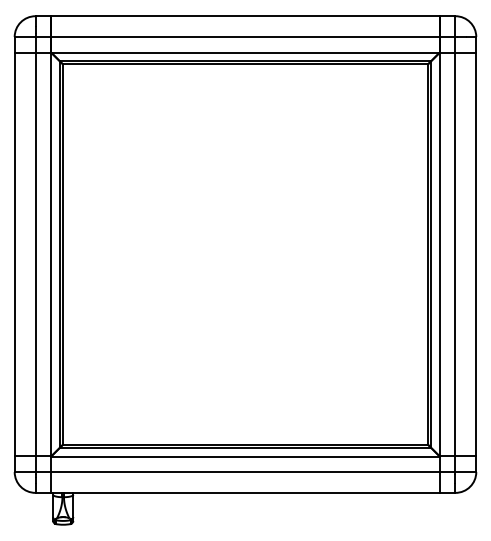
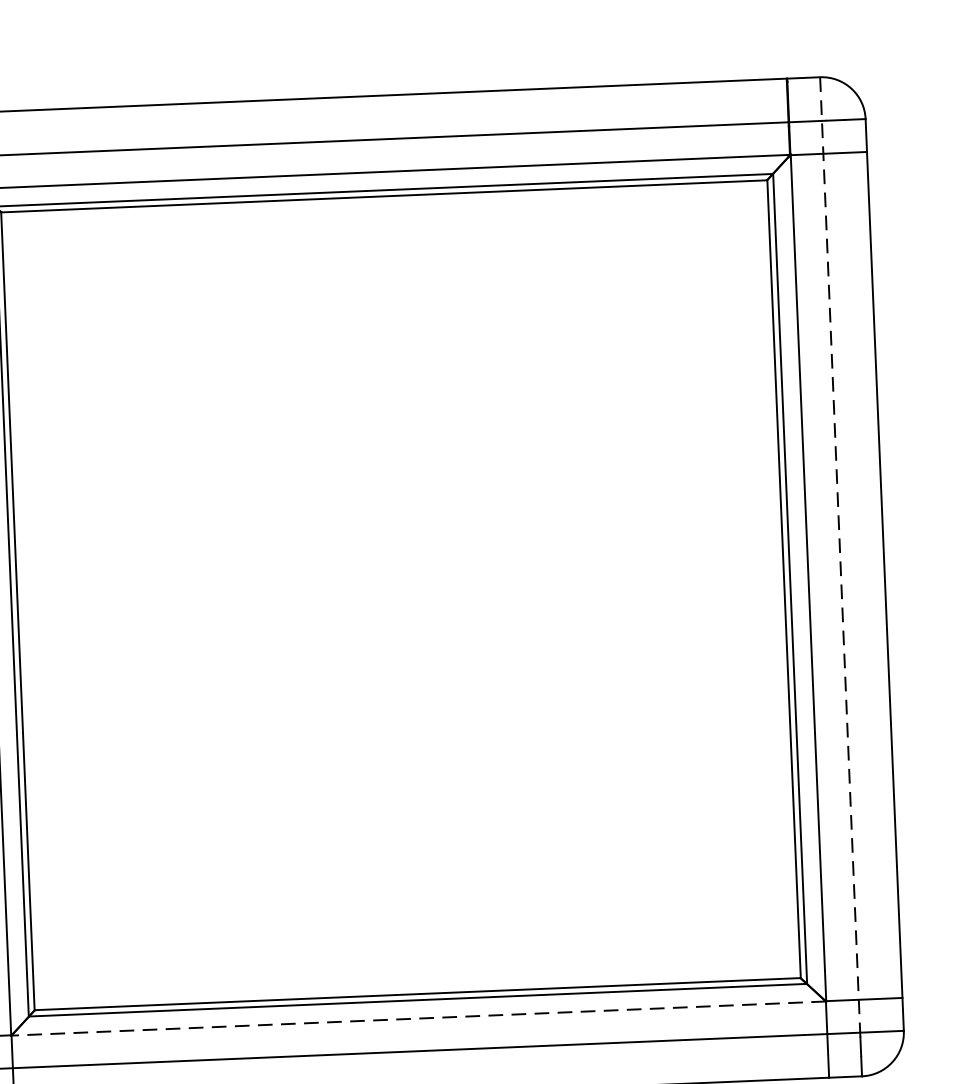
line: (455, 244) -> (840, 555), solid -> dashed
line: (245, 456) -> (418, 1018), solid -> dashed

